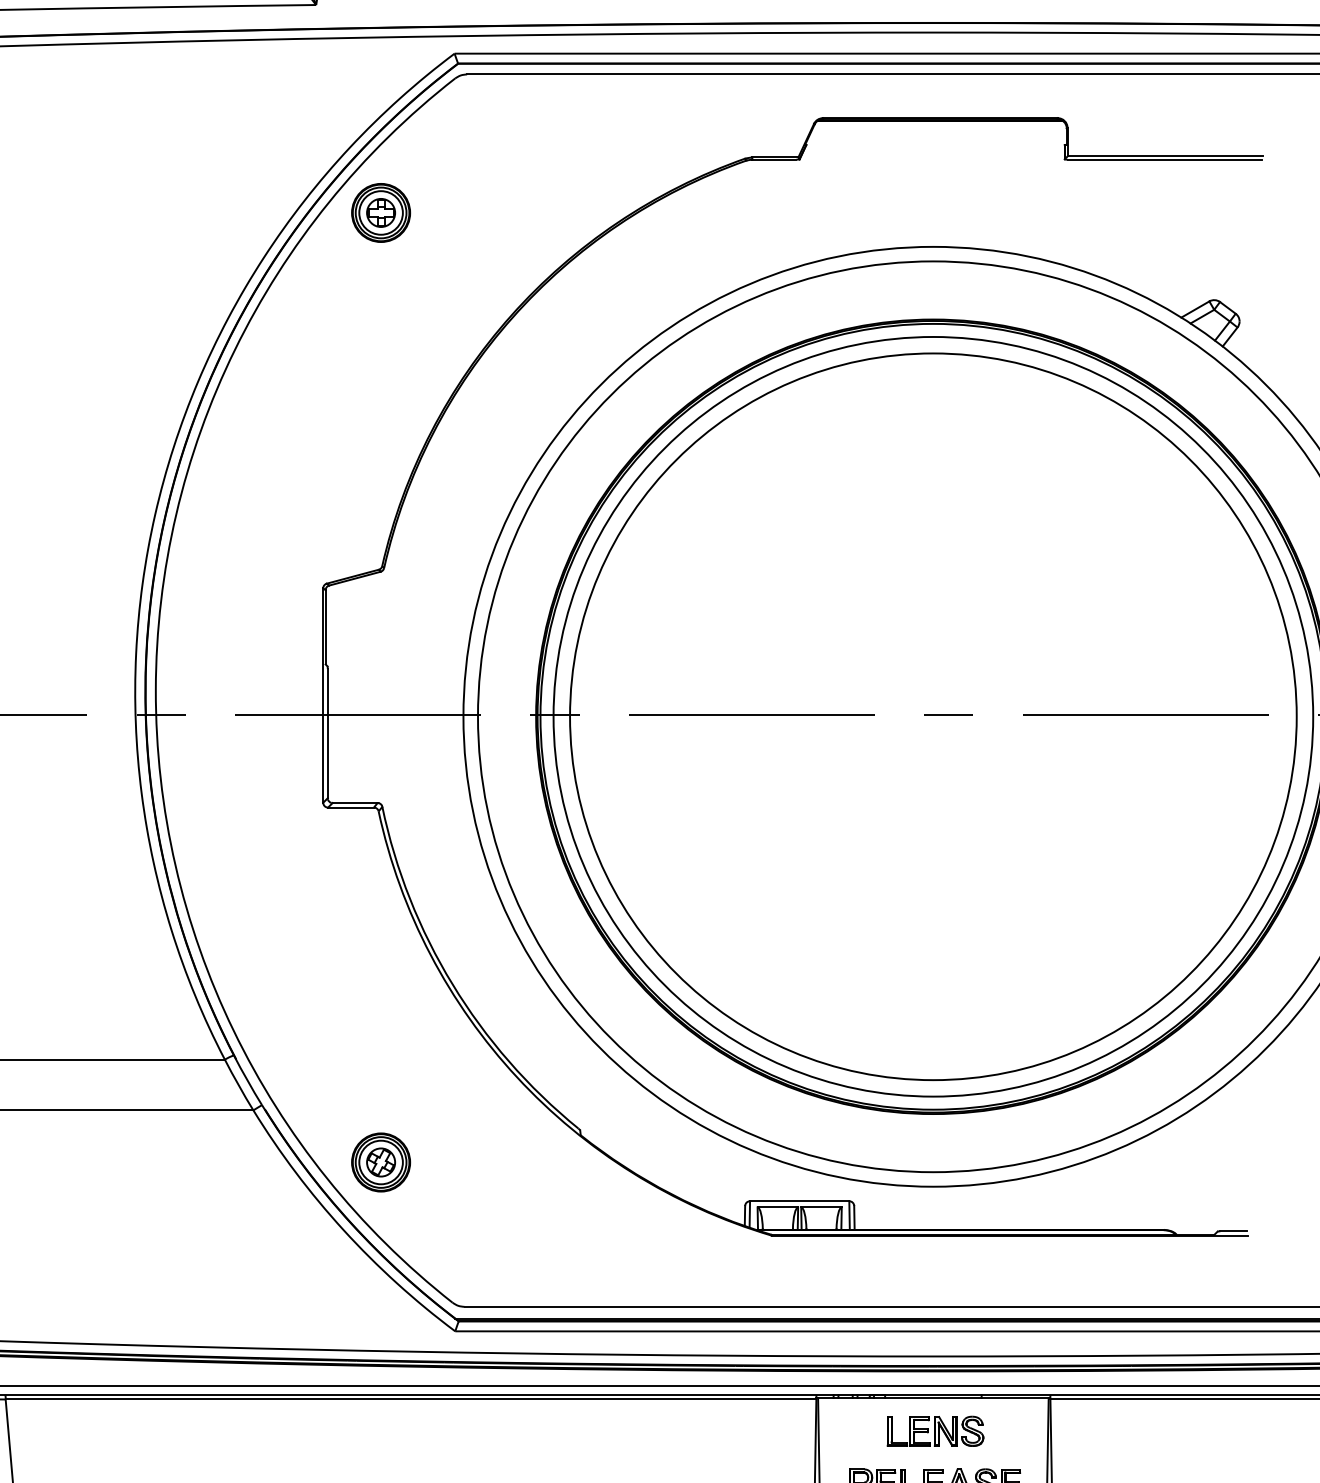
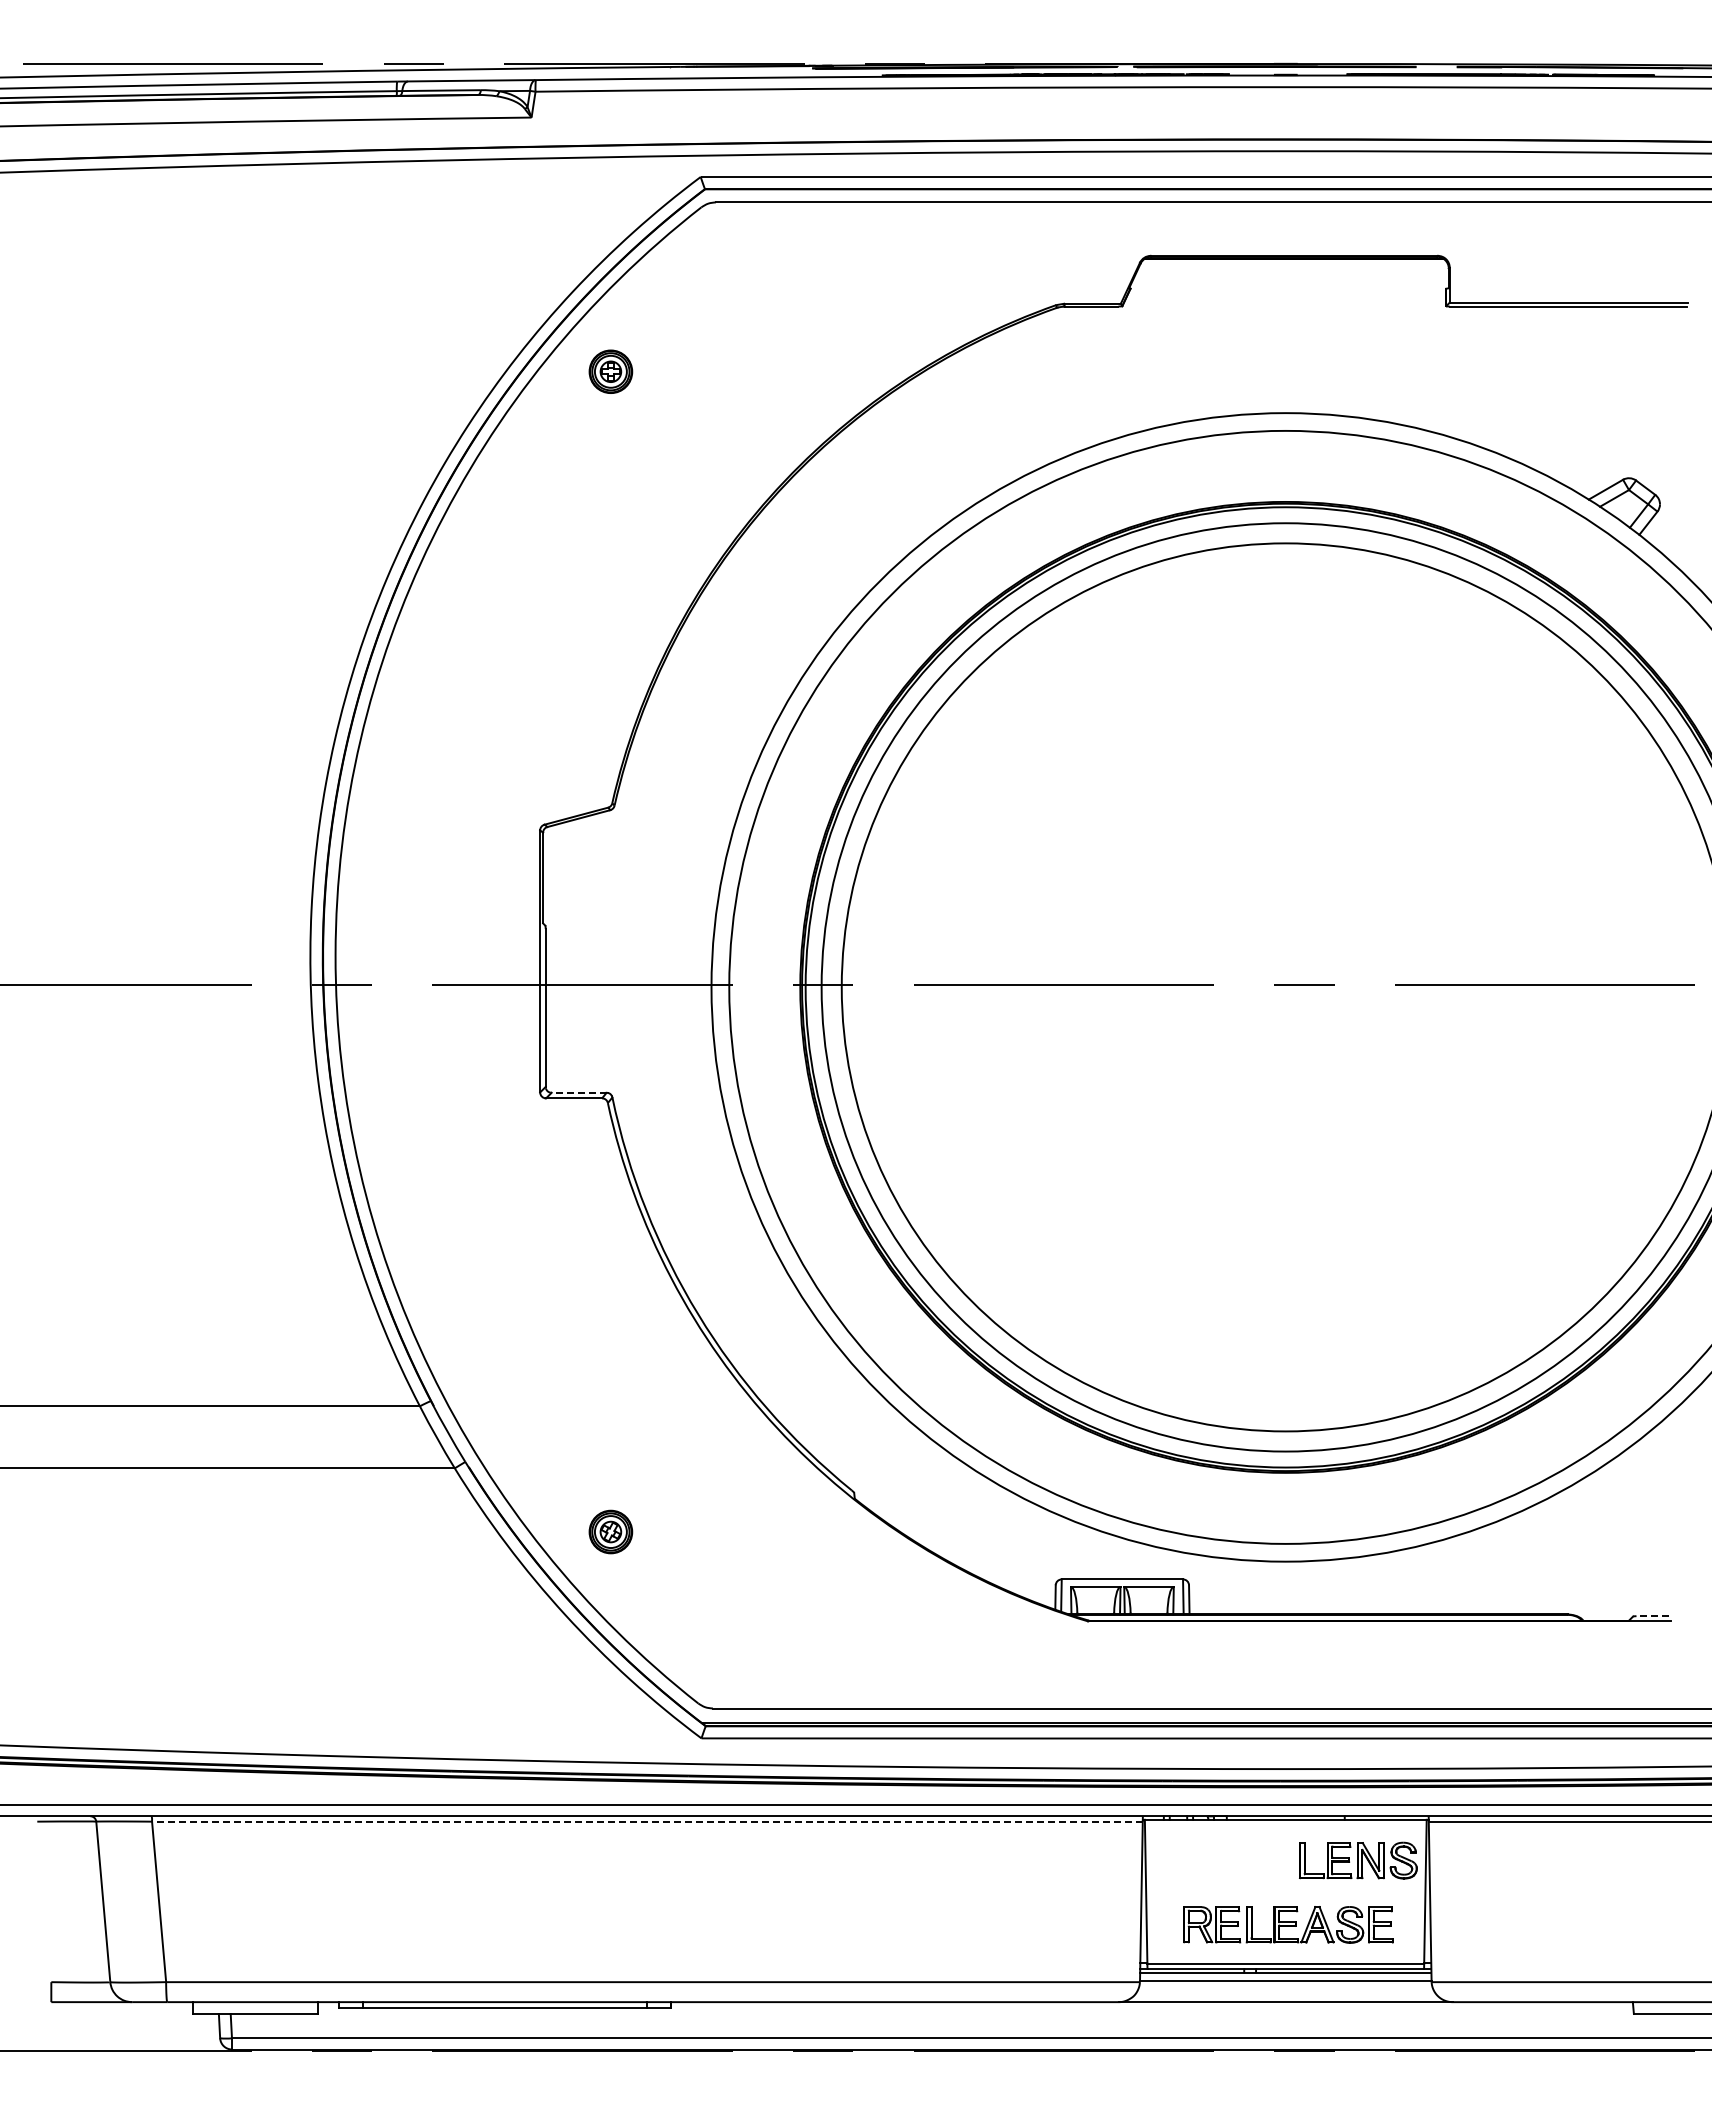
part: (380, 212) -> (610, 371), size x0.6
line: (354, 802) -> (578, 1092), solid -> dashed
part: (380, 1162) -> (610, 1531), size x0.6
line: (1233, 1231) -> (1652, 1616), solid -> dashed
line: (410, 1399) -> (646, 1821), solid -> dashed
part: (935, 1431) -> (1358, 1860), moved

